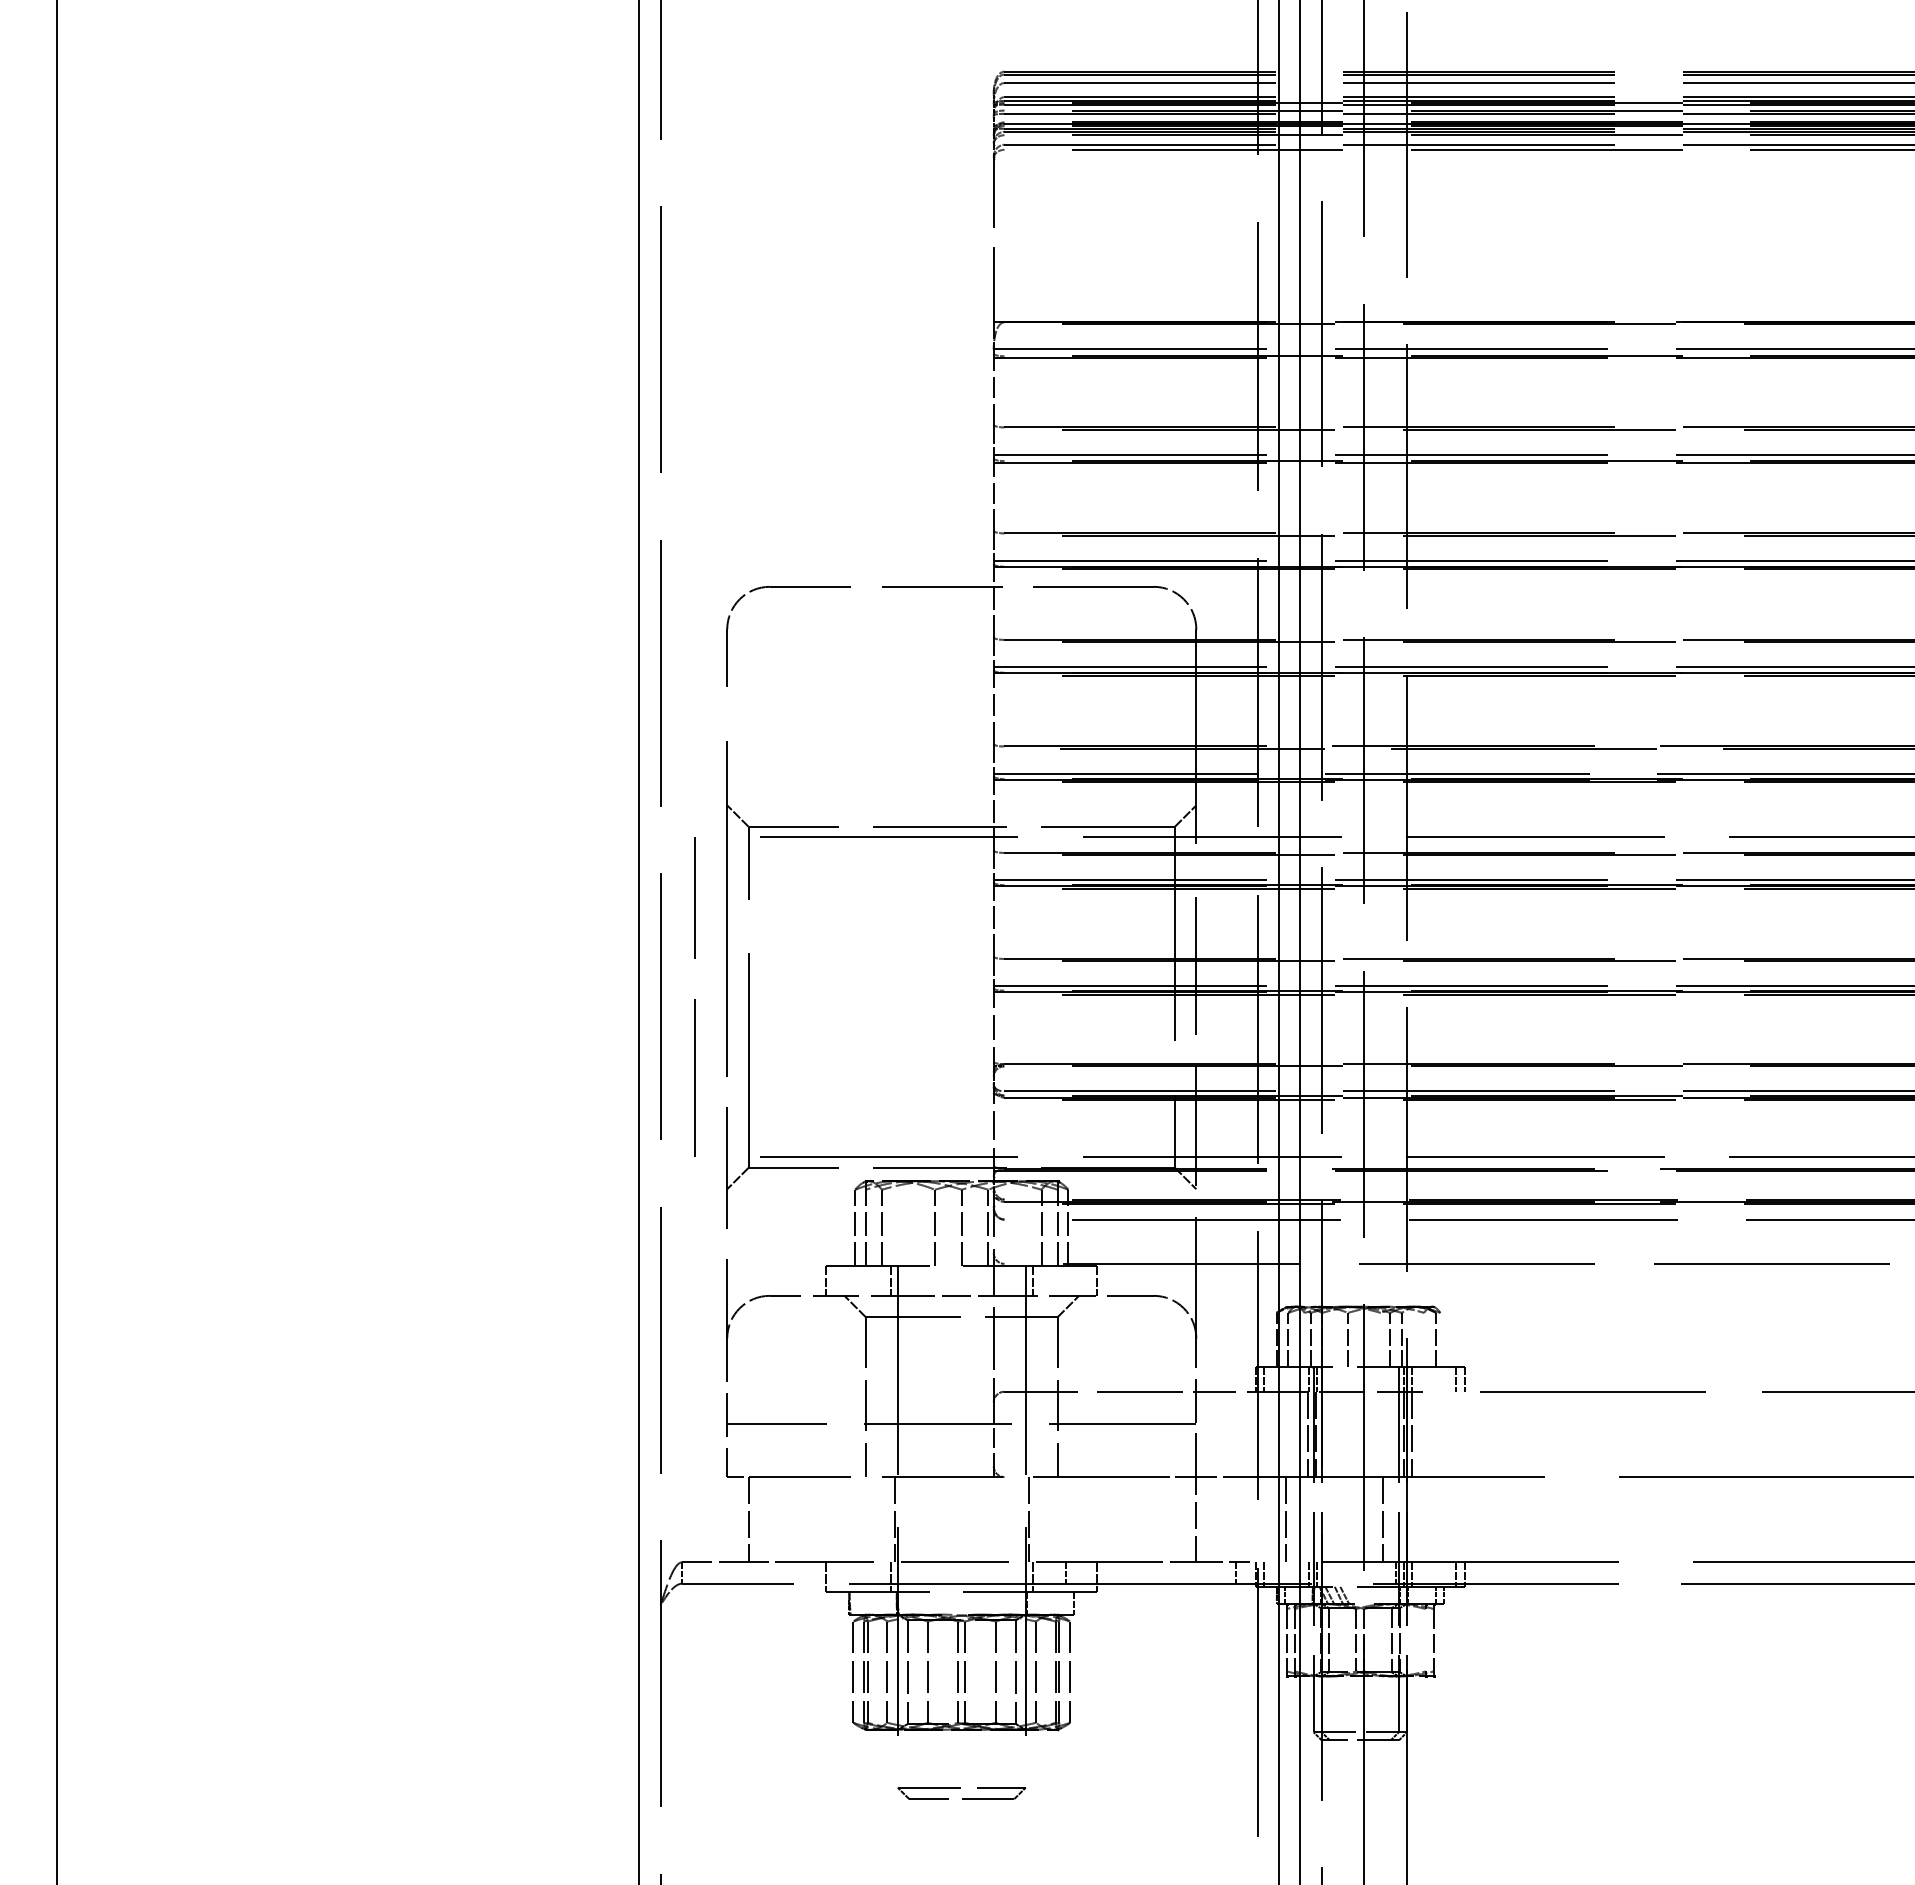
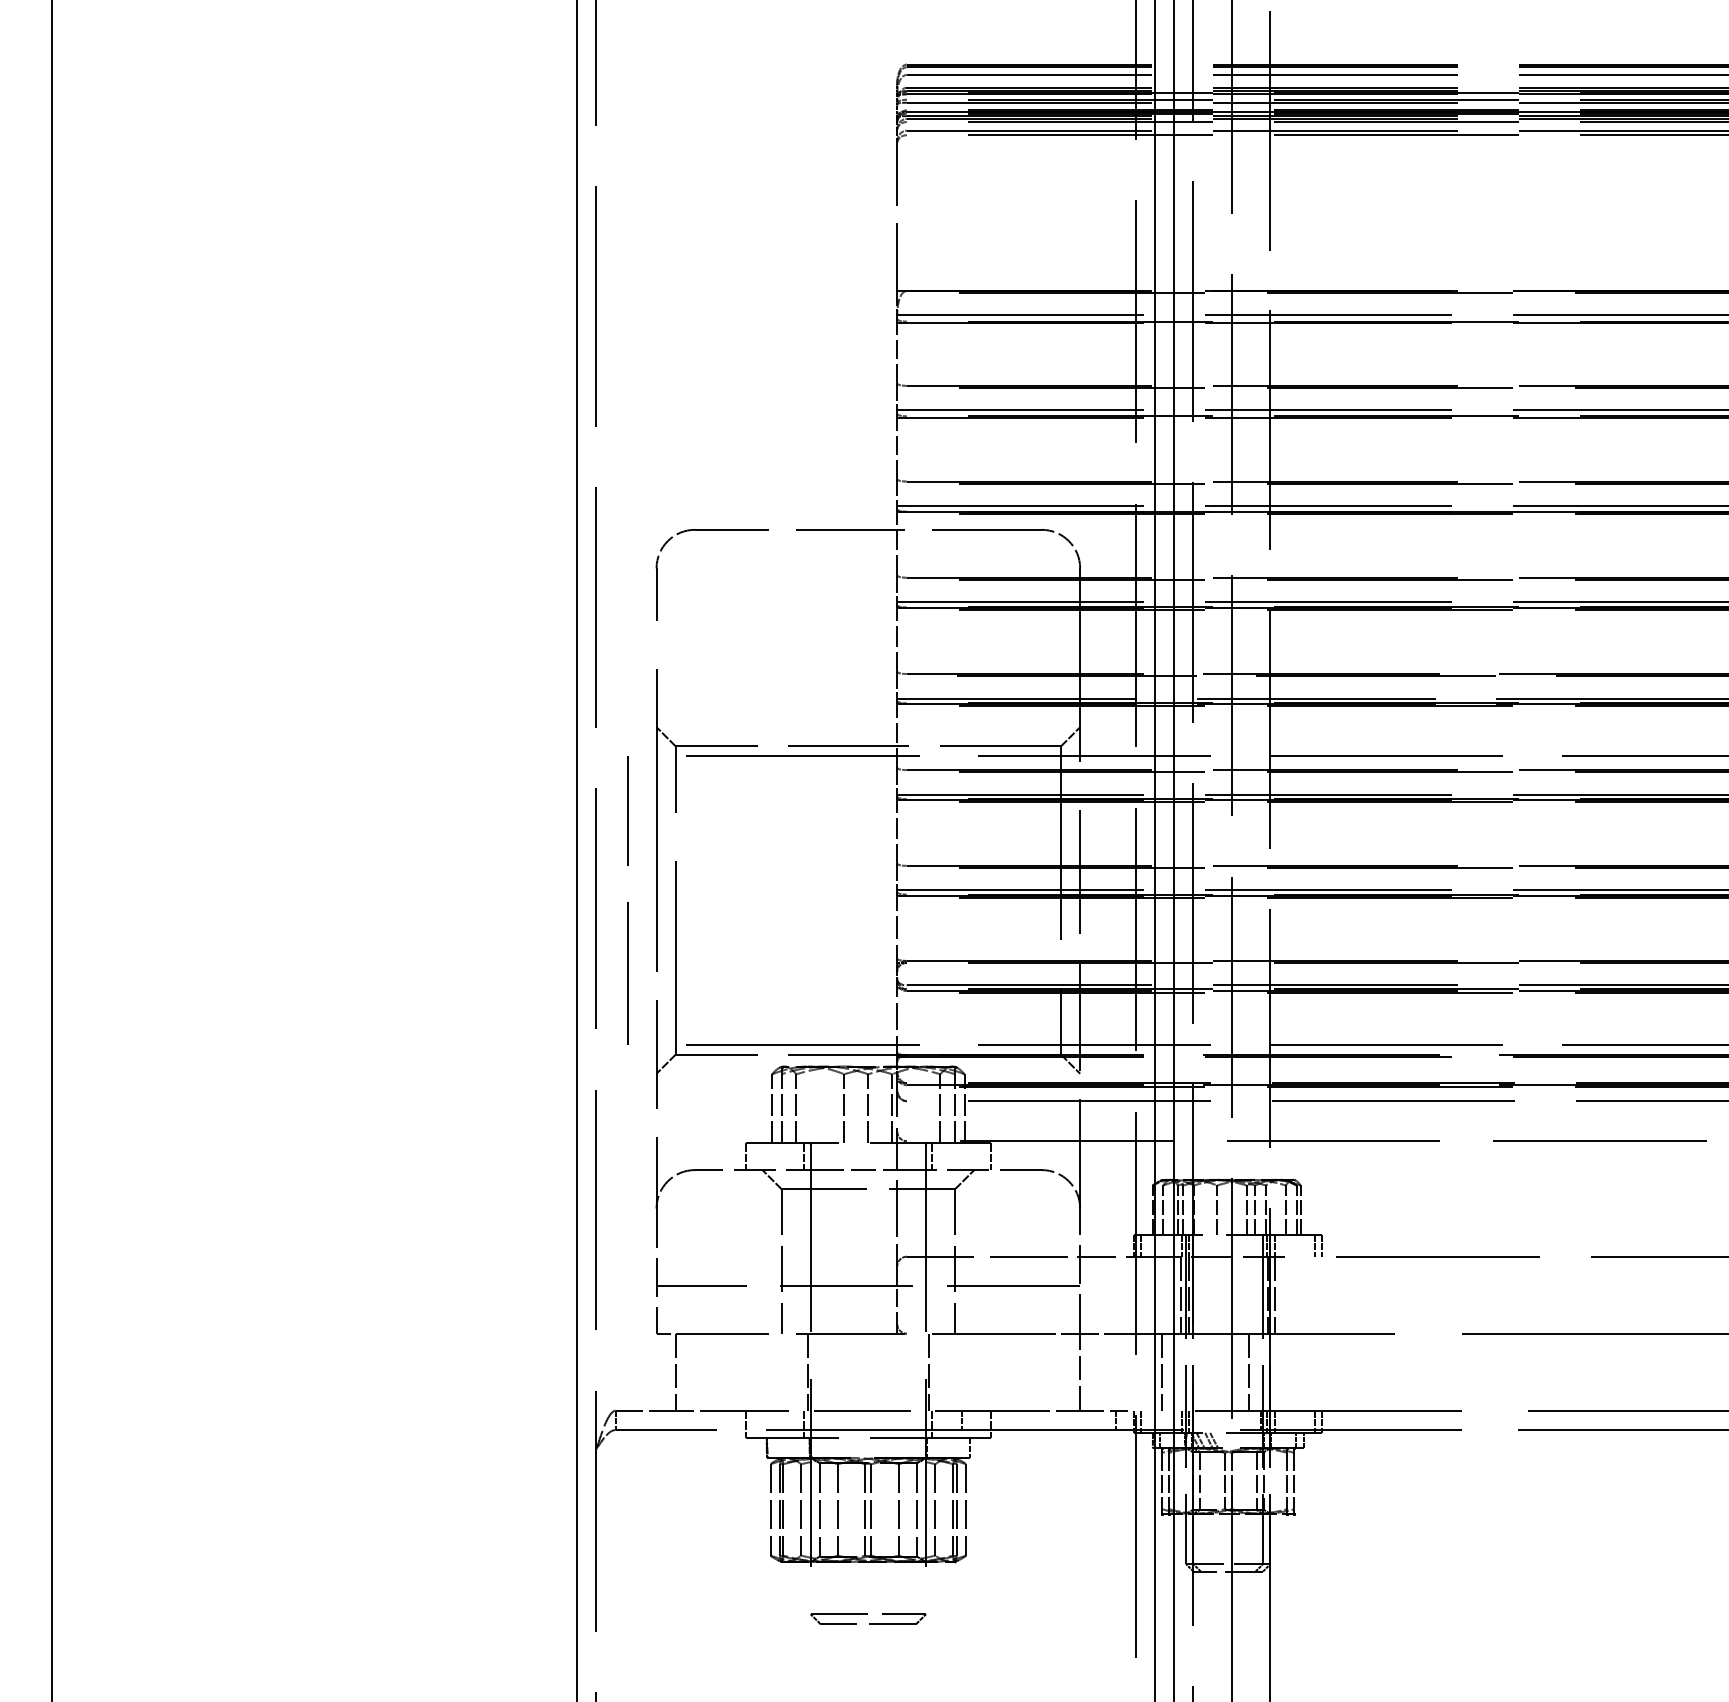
line: (1304, 1339) -> (1177, 1209), added
line: (1380, 1339) -> (1246, 1209), added
line: (1424, 1339) -> (1286, 1209), added
line: (1440, 1339) -> (1300, 1209), added
line: (1425, 1639) -> (1287, 1480), added

